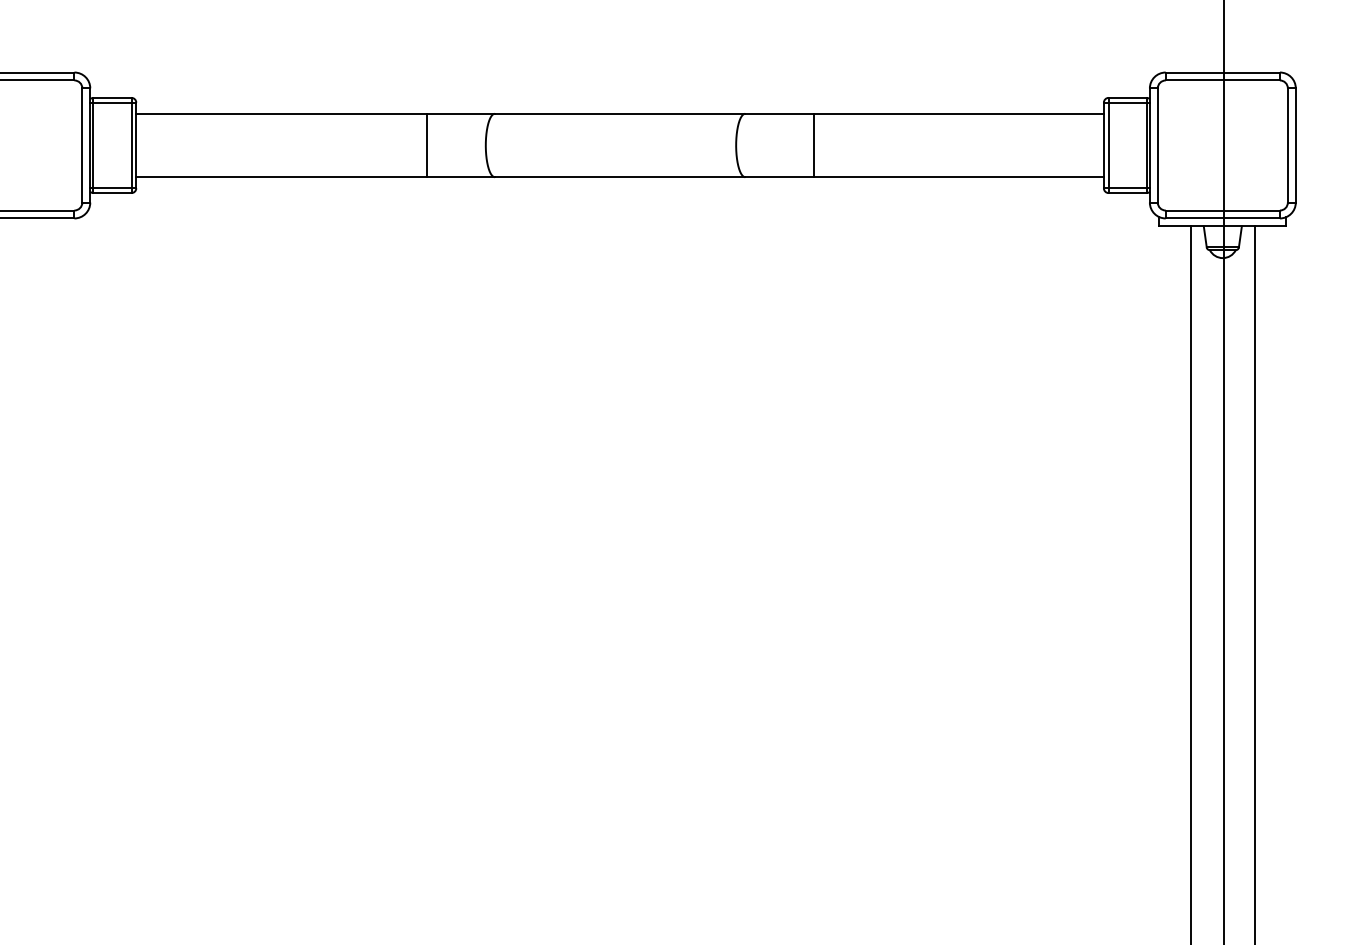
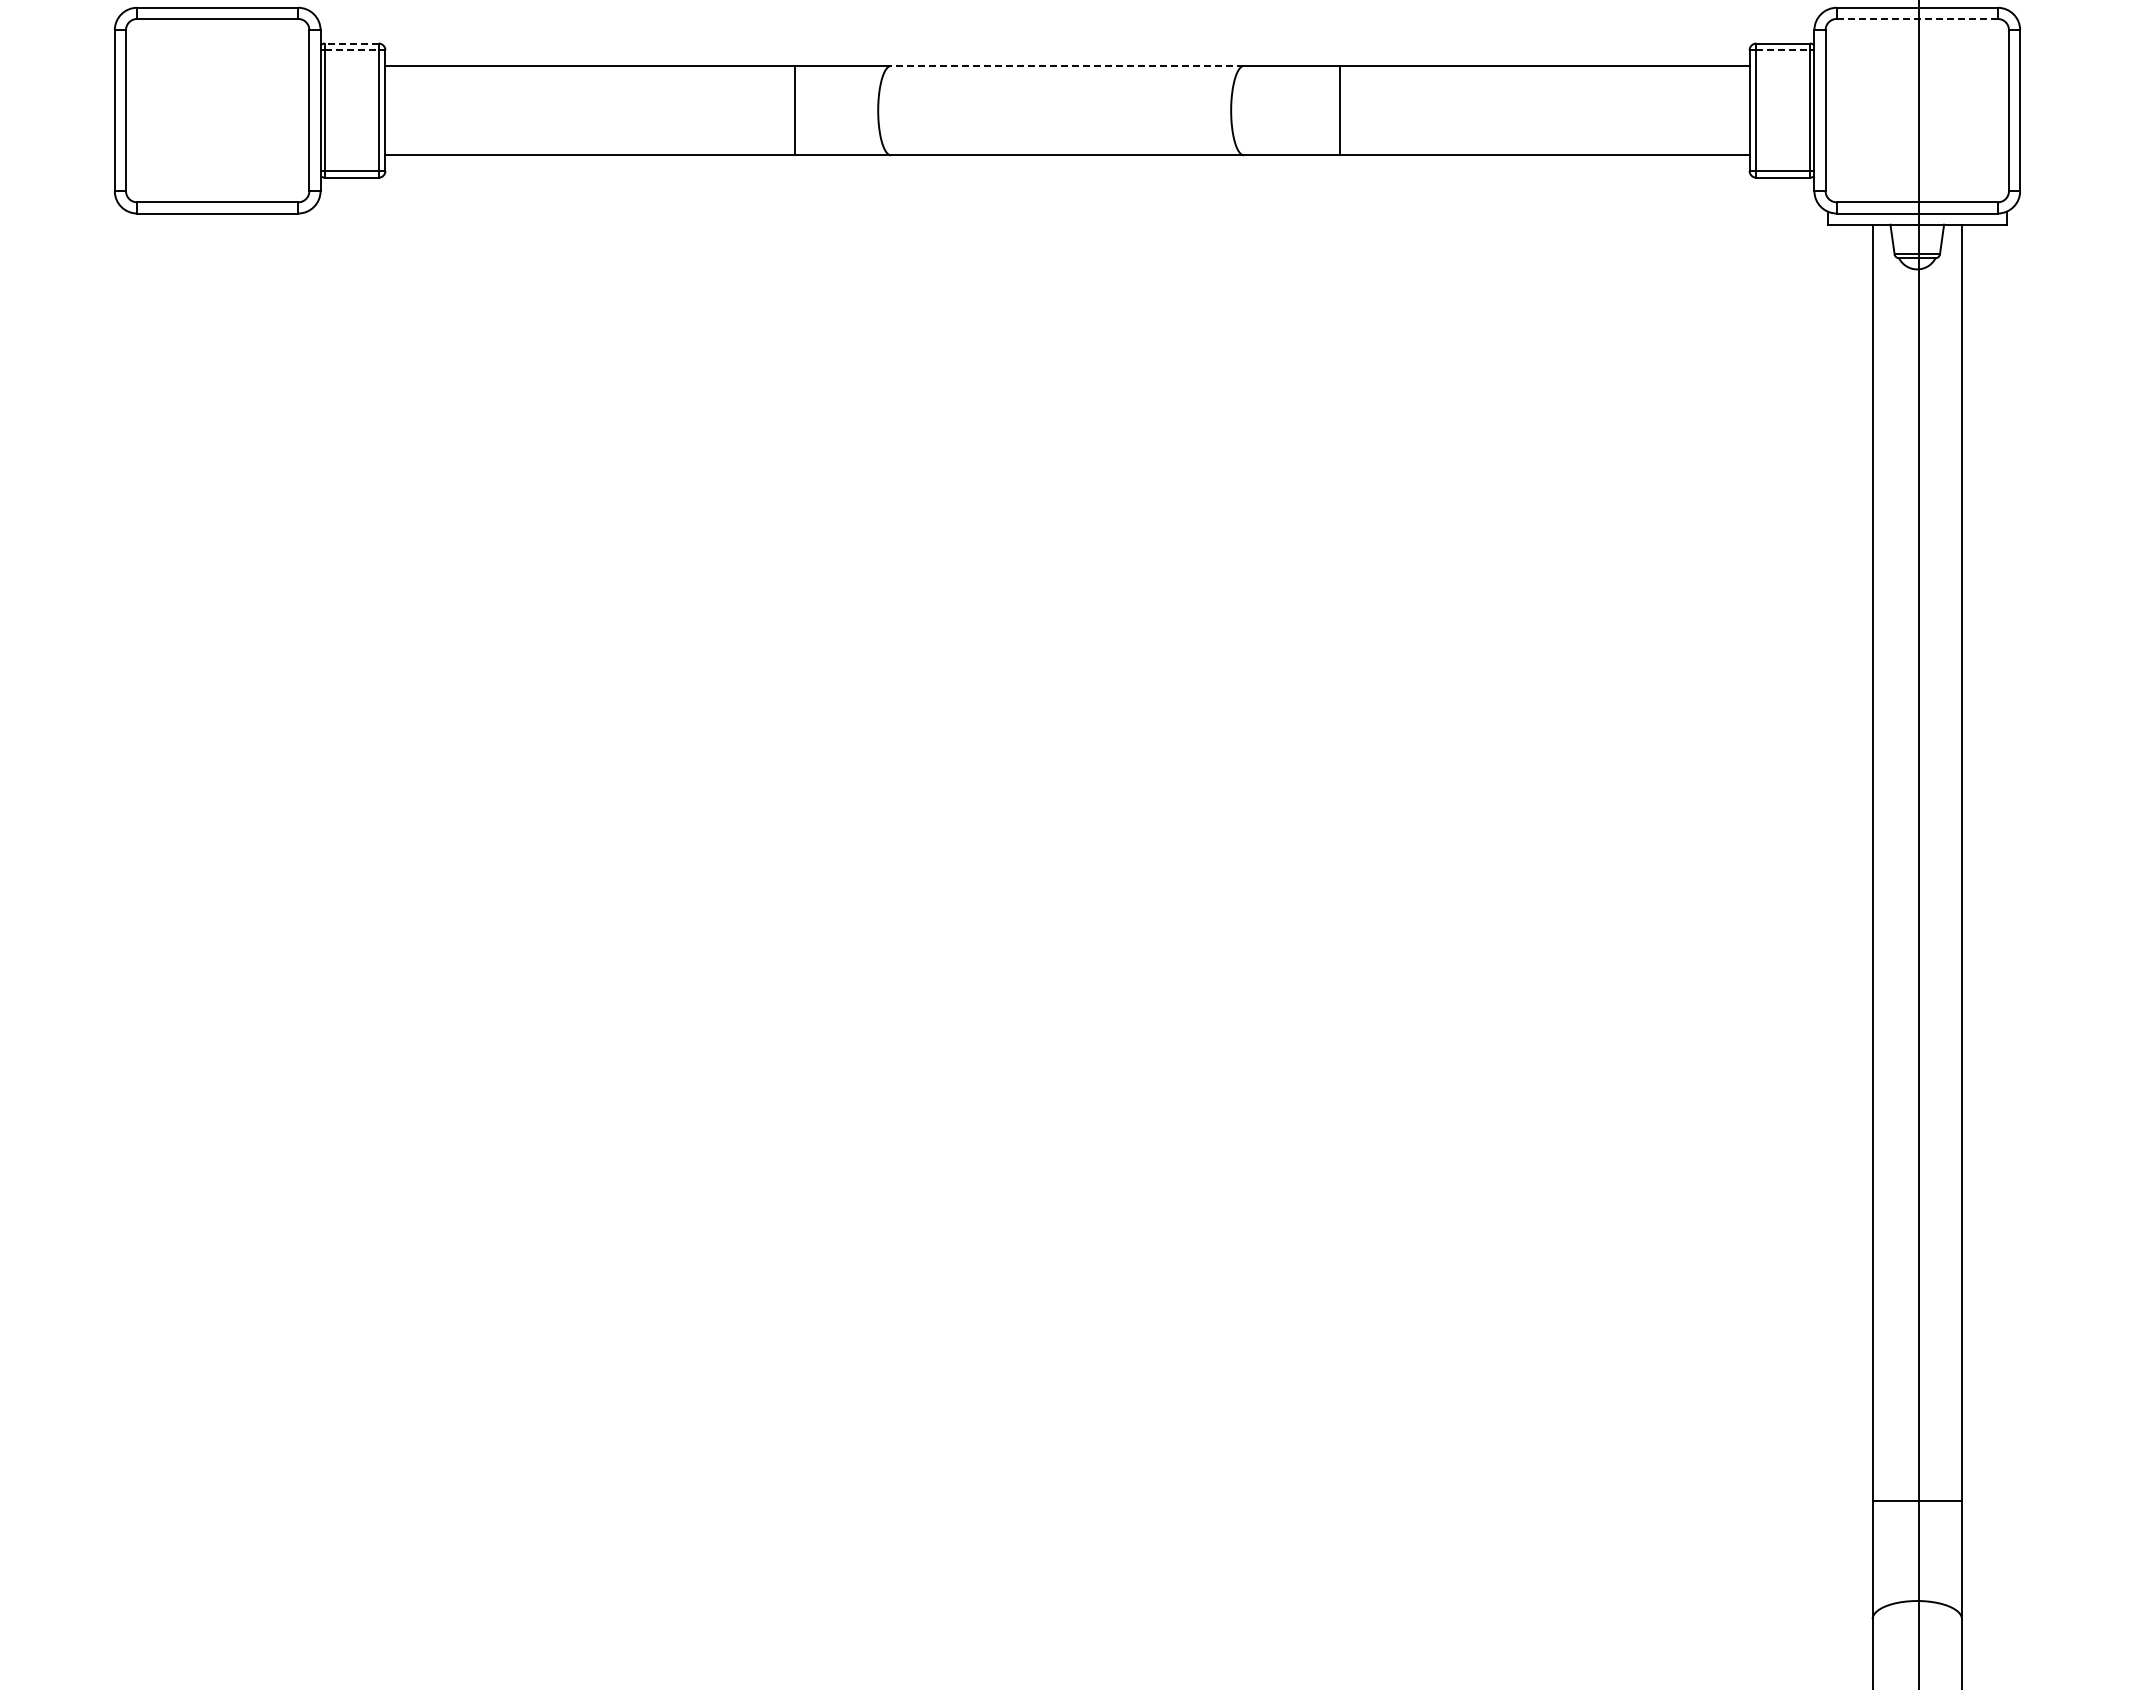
line: (1222, 80) -> (1917, 18), solid -> dashed
line: (112, 97) -> (351, 43), solid -> dashed
line: (112, 102) -> (351, 50), solid -> dashed
line: (1127, 102) -> (1783, 50), solid -> dashed
line: (620, 113) -> (1067, 65), solid -> dashed

